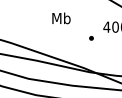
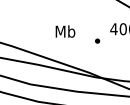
text: (61, 18) -> (65, 31), moved

